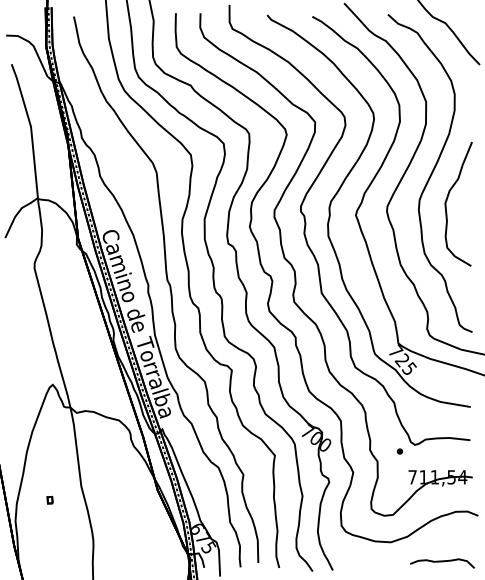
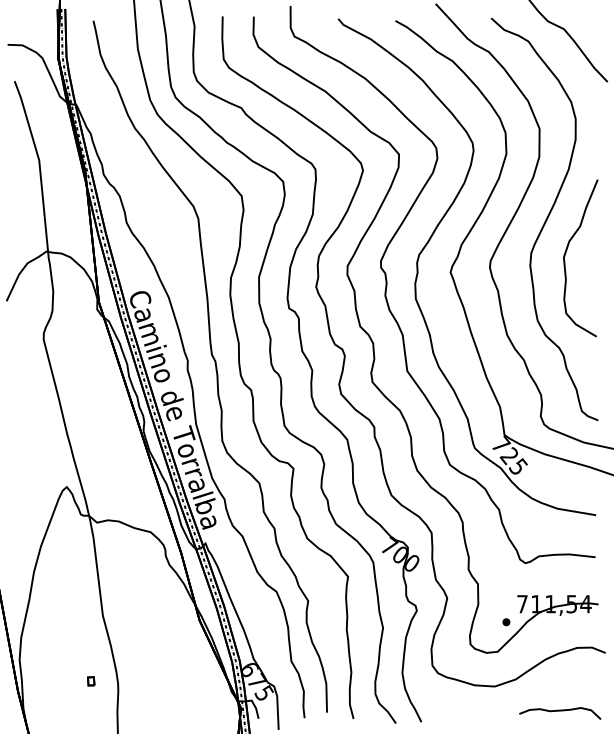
part: (399, 451) -> (505, 622), moved
part: (49, 499) -> (90, 680), moved

